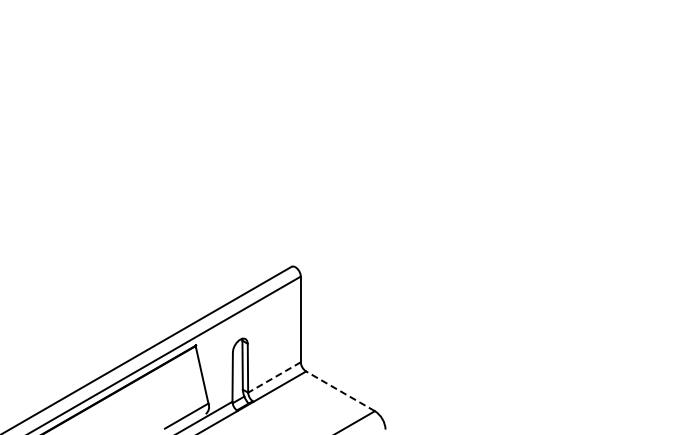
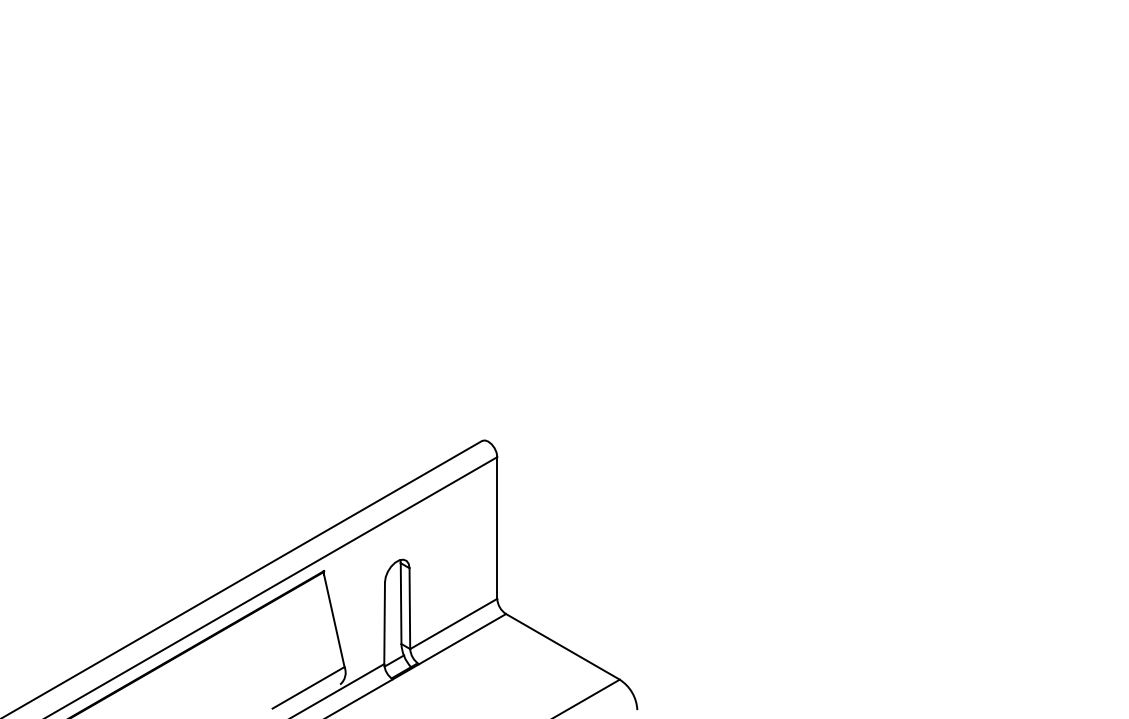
line: (274, 377) -> (453, 623), dashed -> solid
line: (340, 391) -> (562, 647), dashed -> solid

